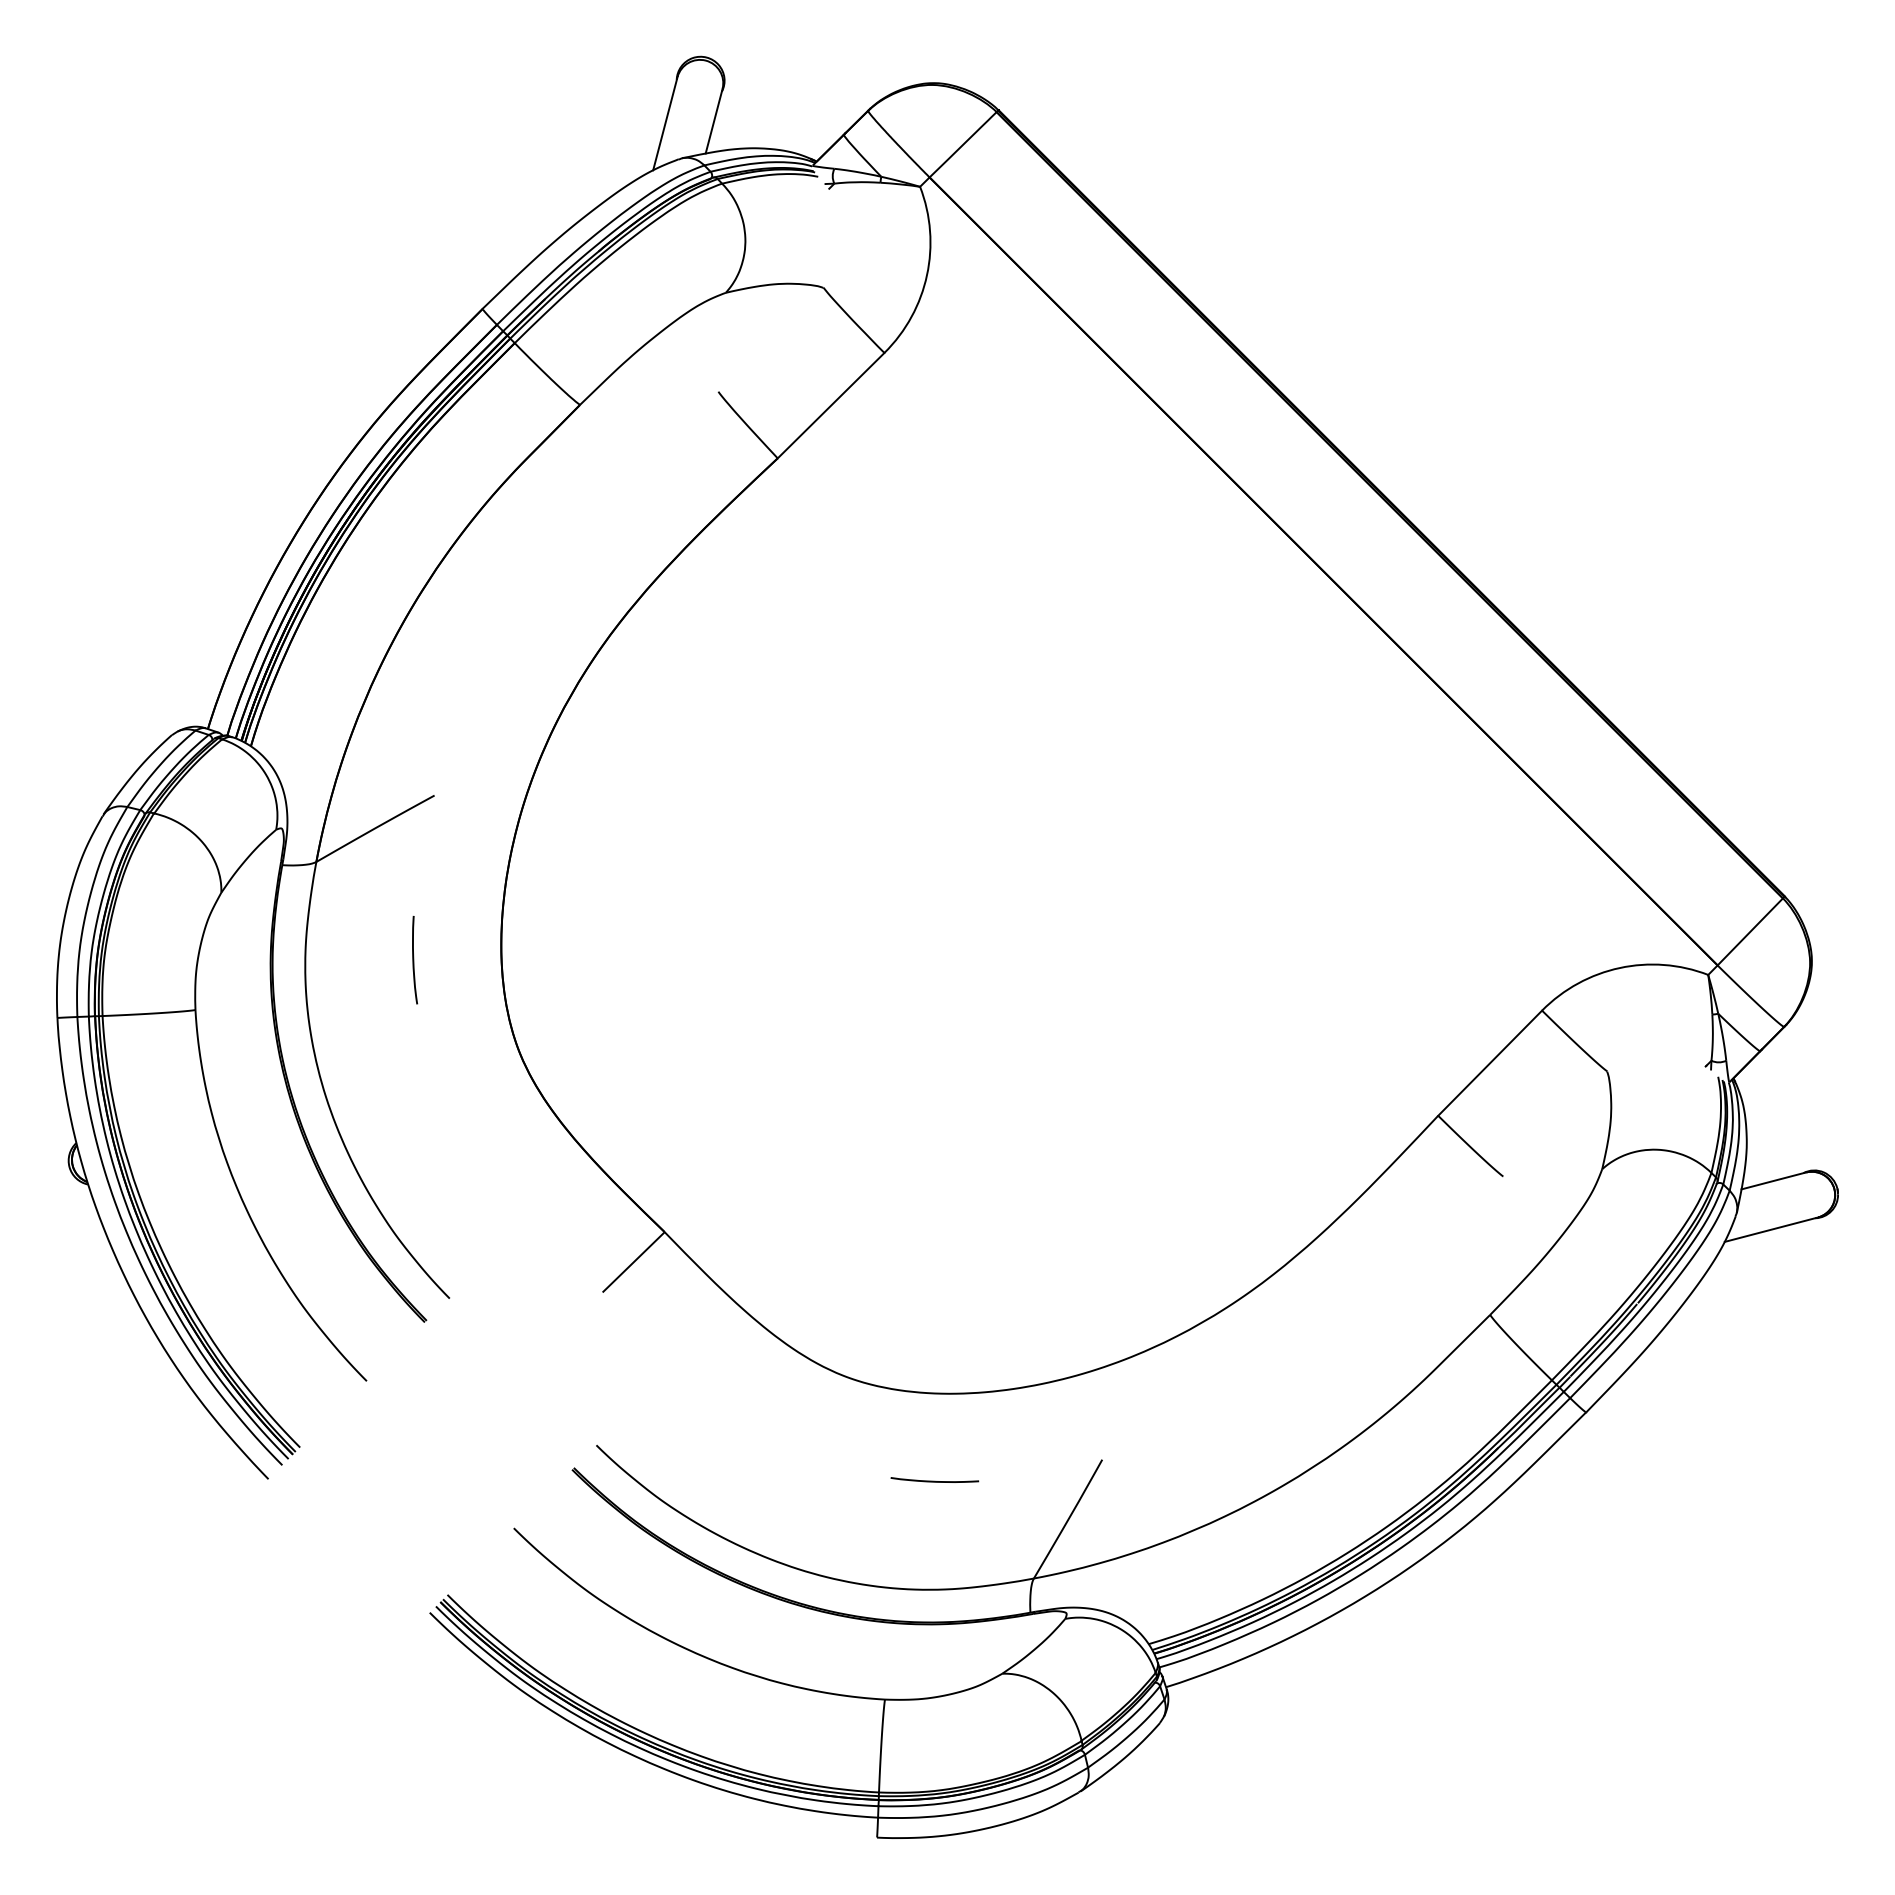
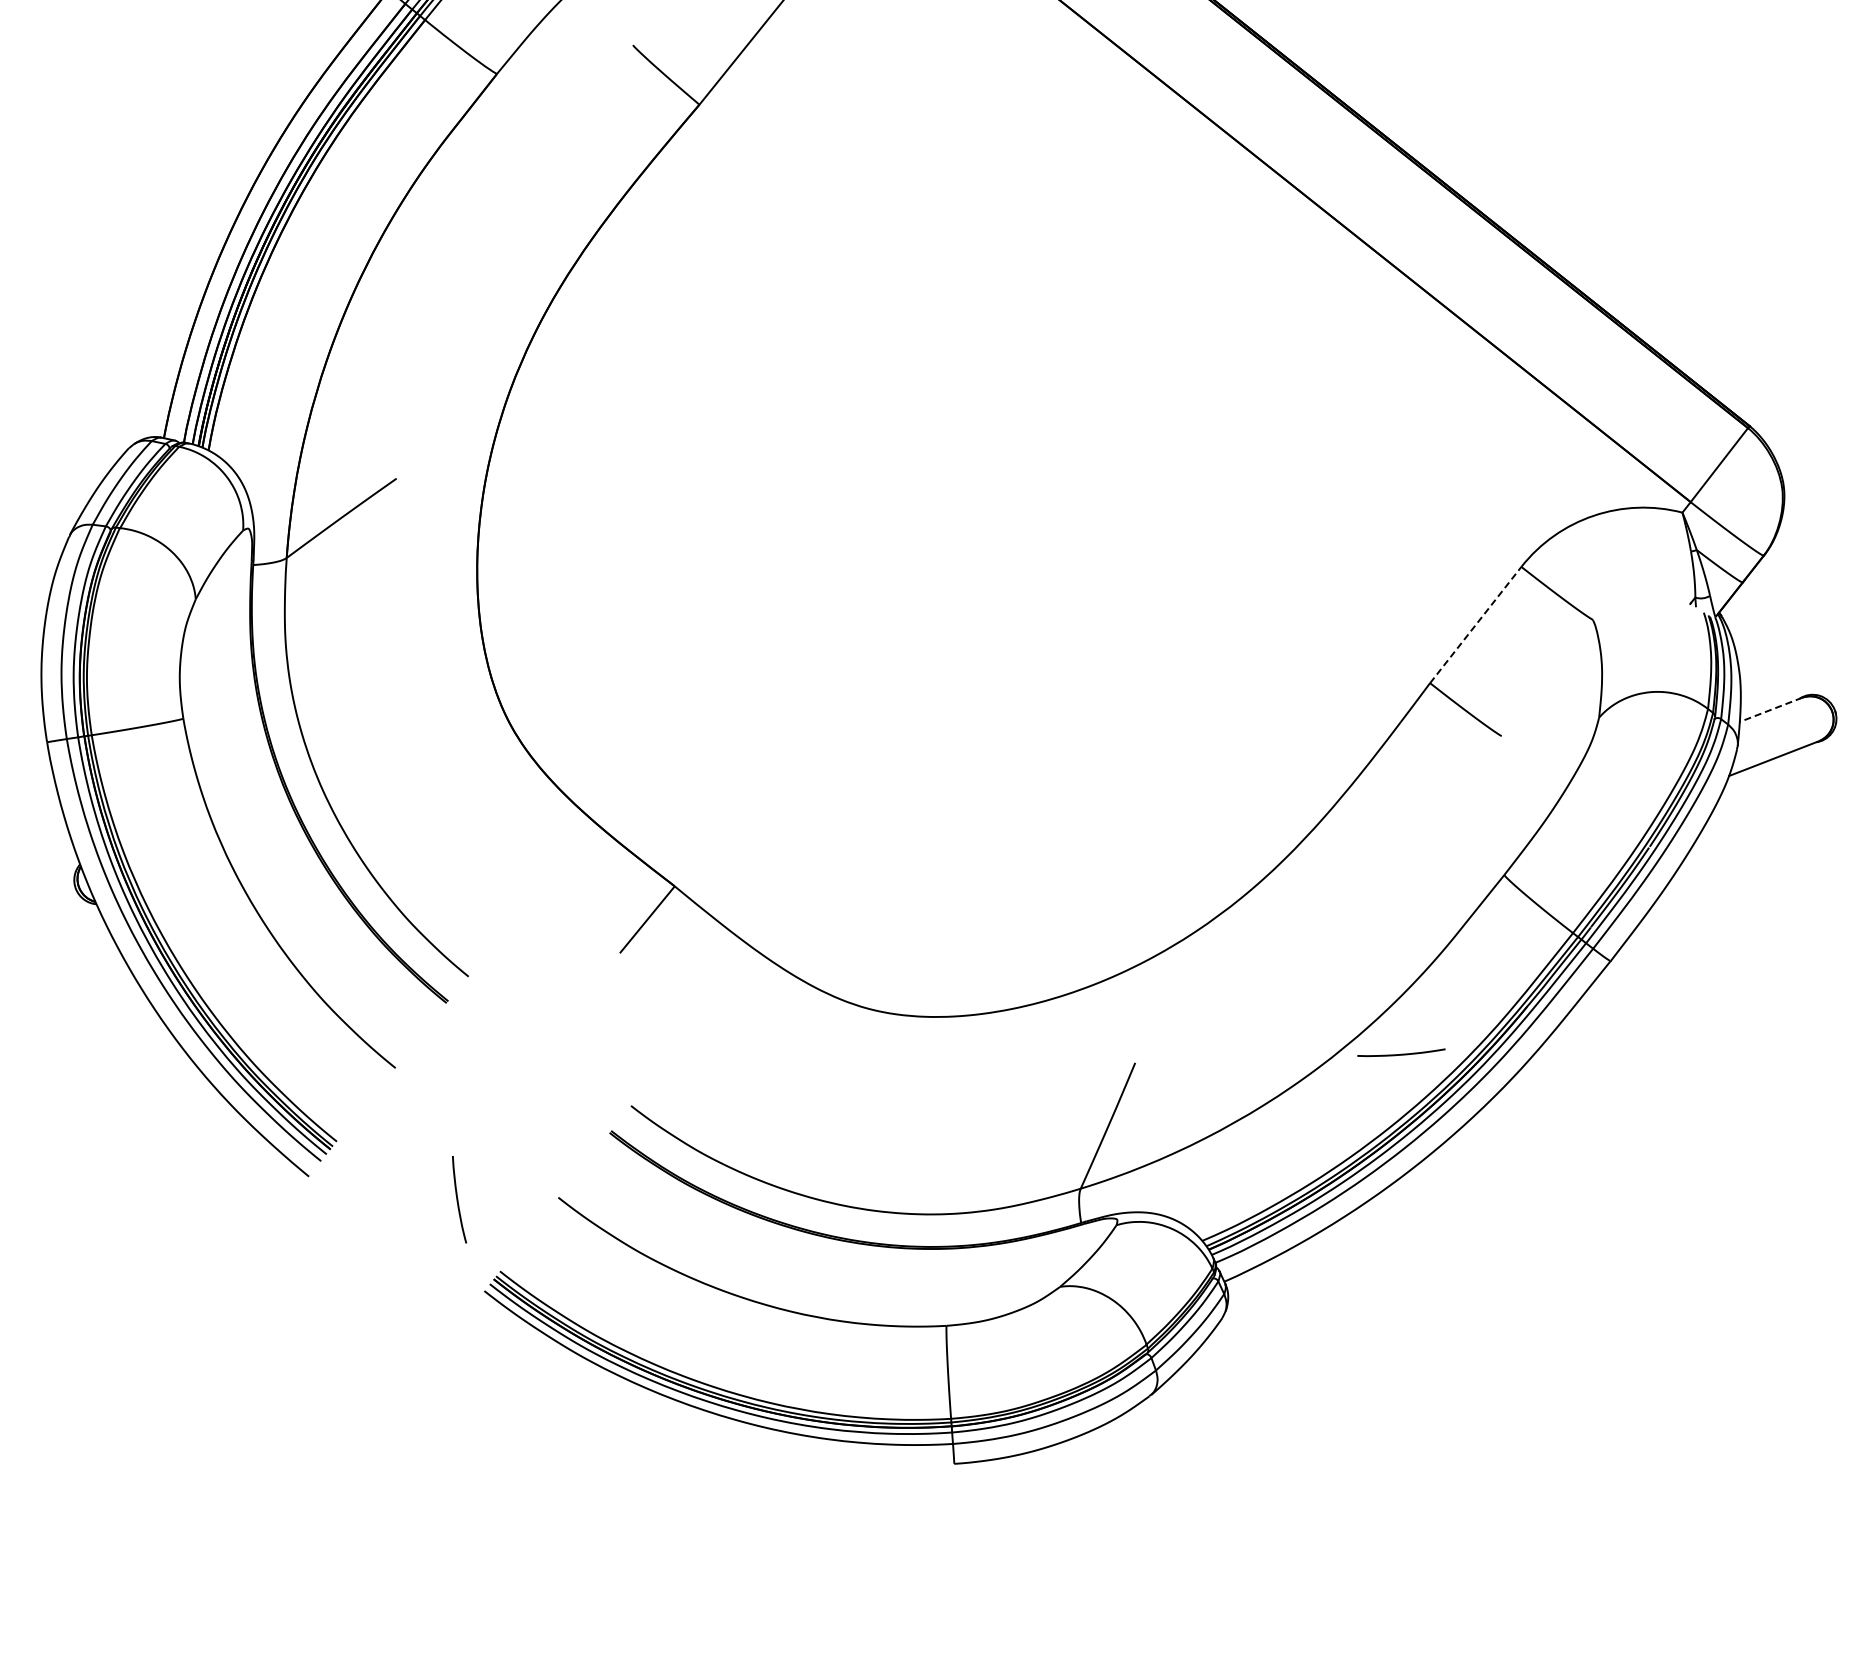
curve: (414, 960) -> (458, 1200), moved
line: (1490, 1063) -> (1476, 625), solid -> dashed
line: (1773, 1180) -> (1770, 709), solid -> dashed
curve: (934, 1480) -> (1401, 1053), moved

